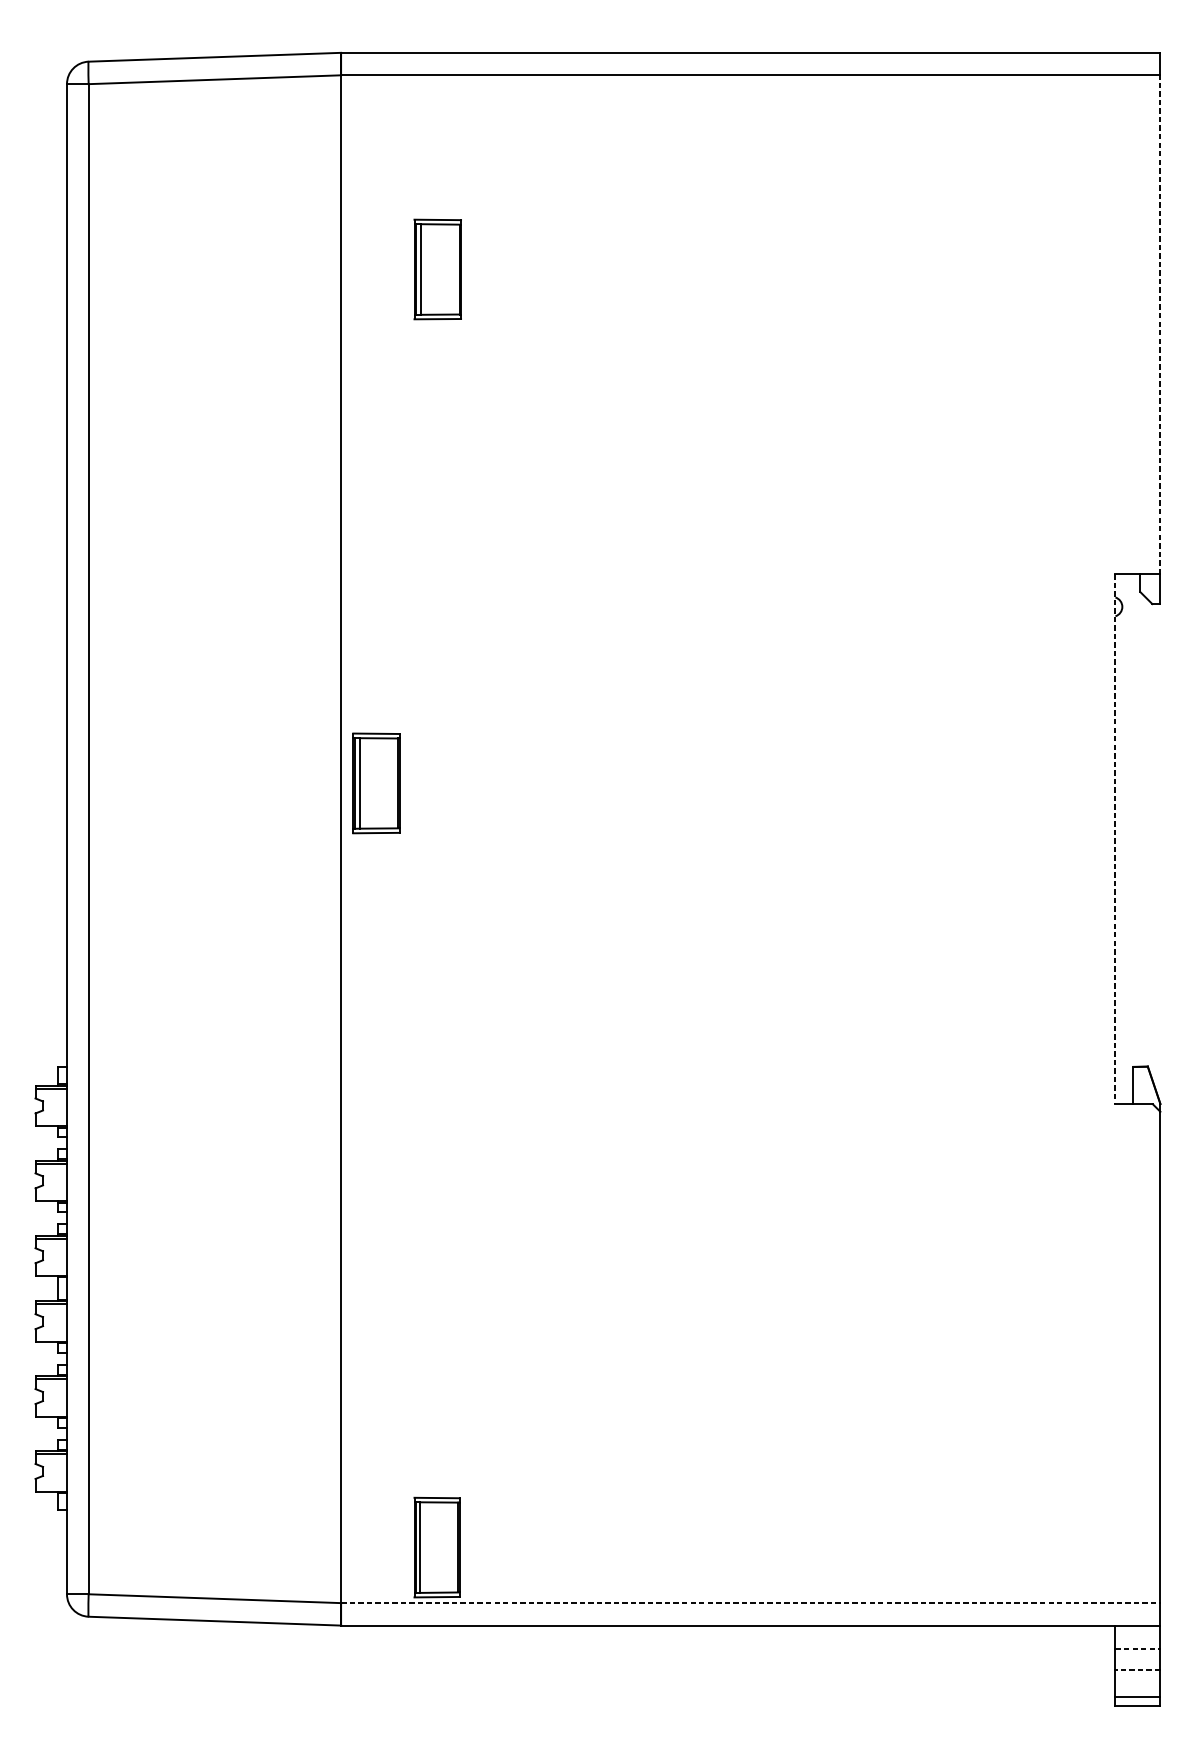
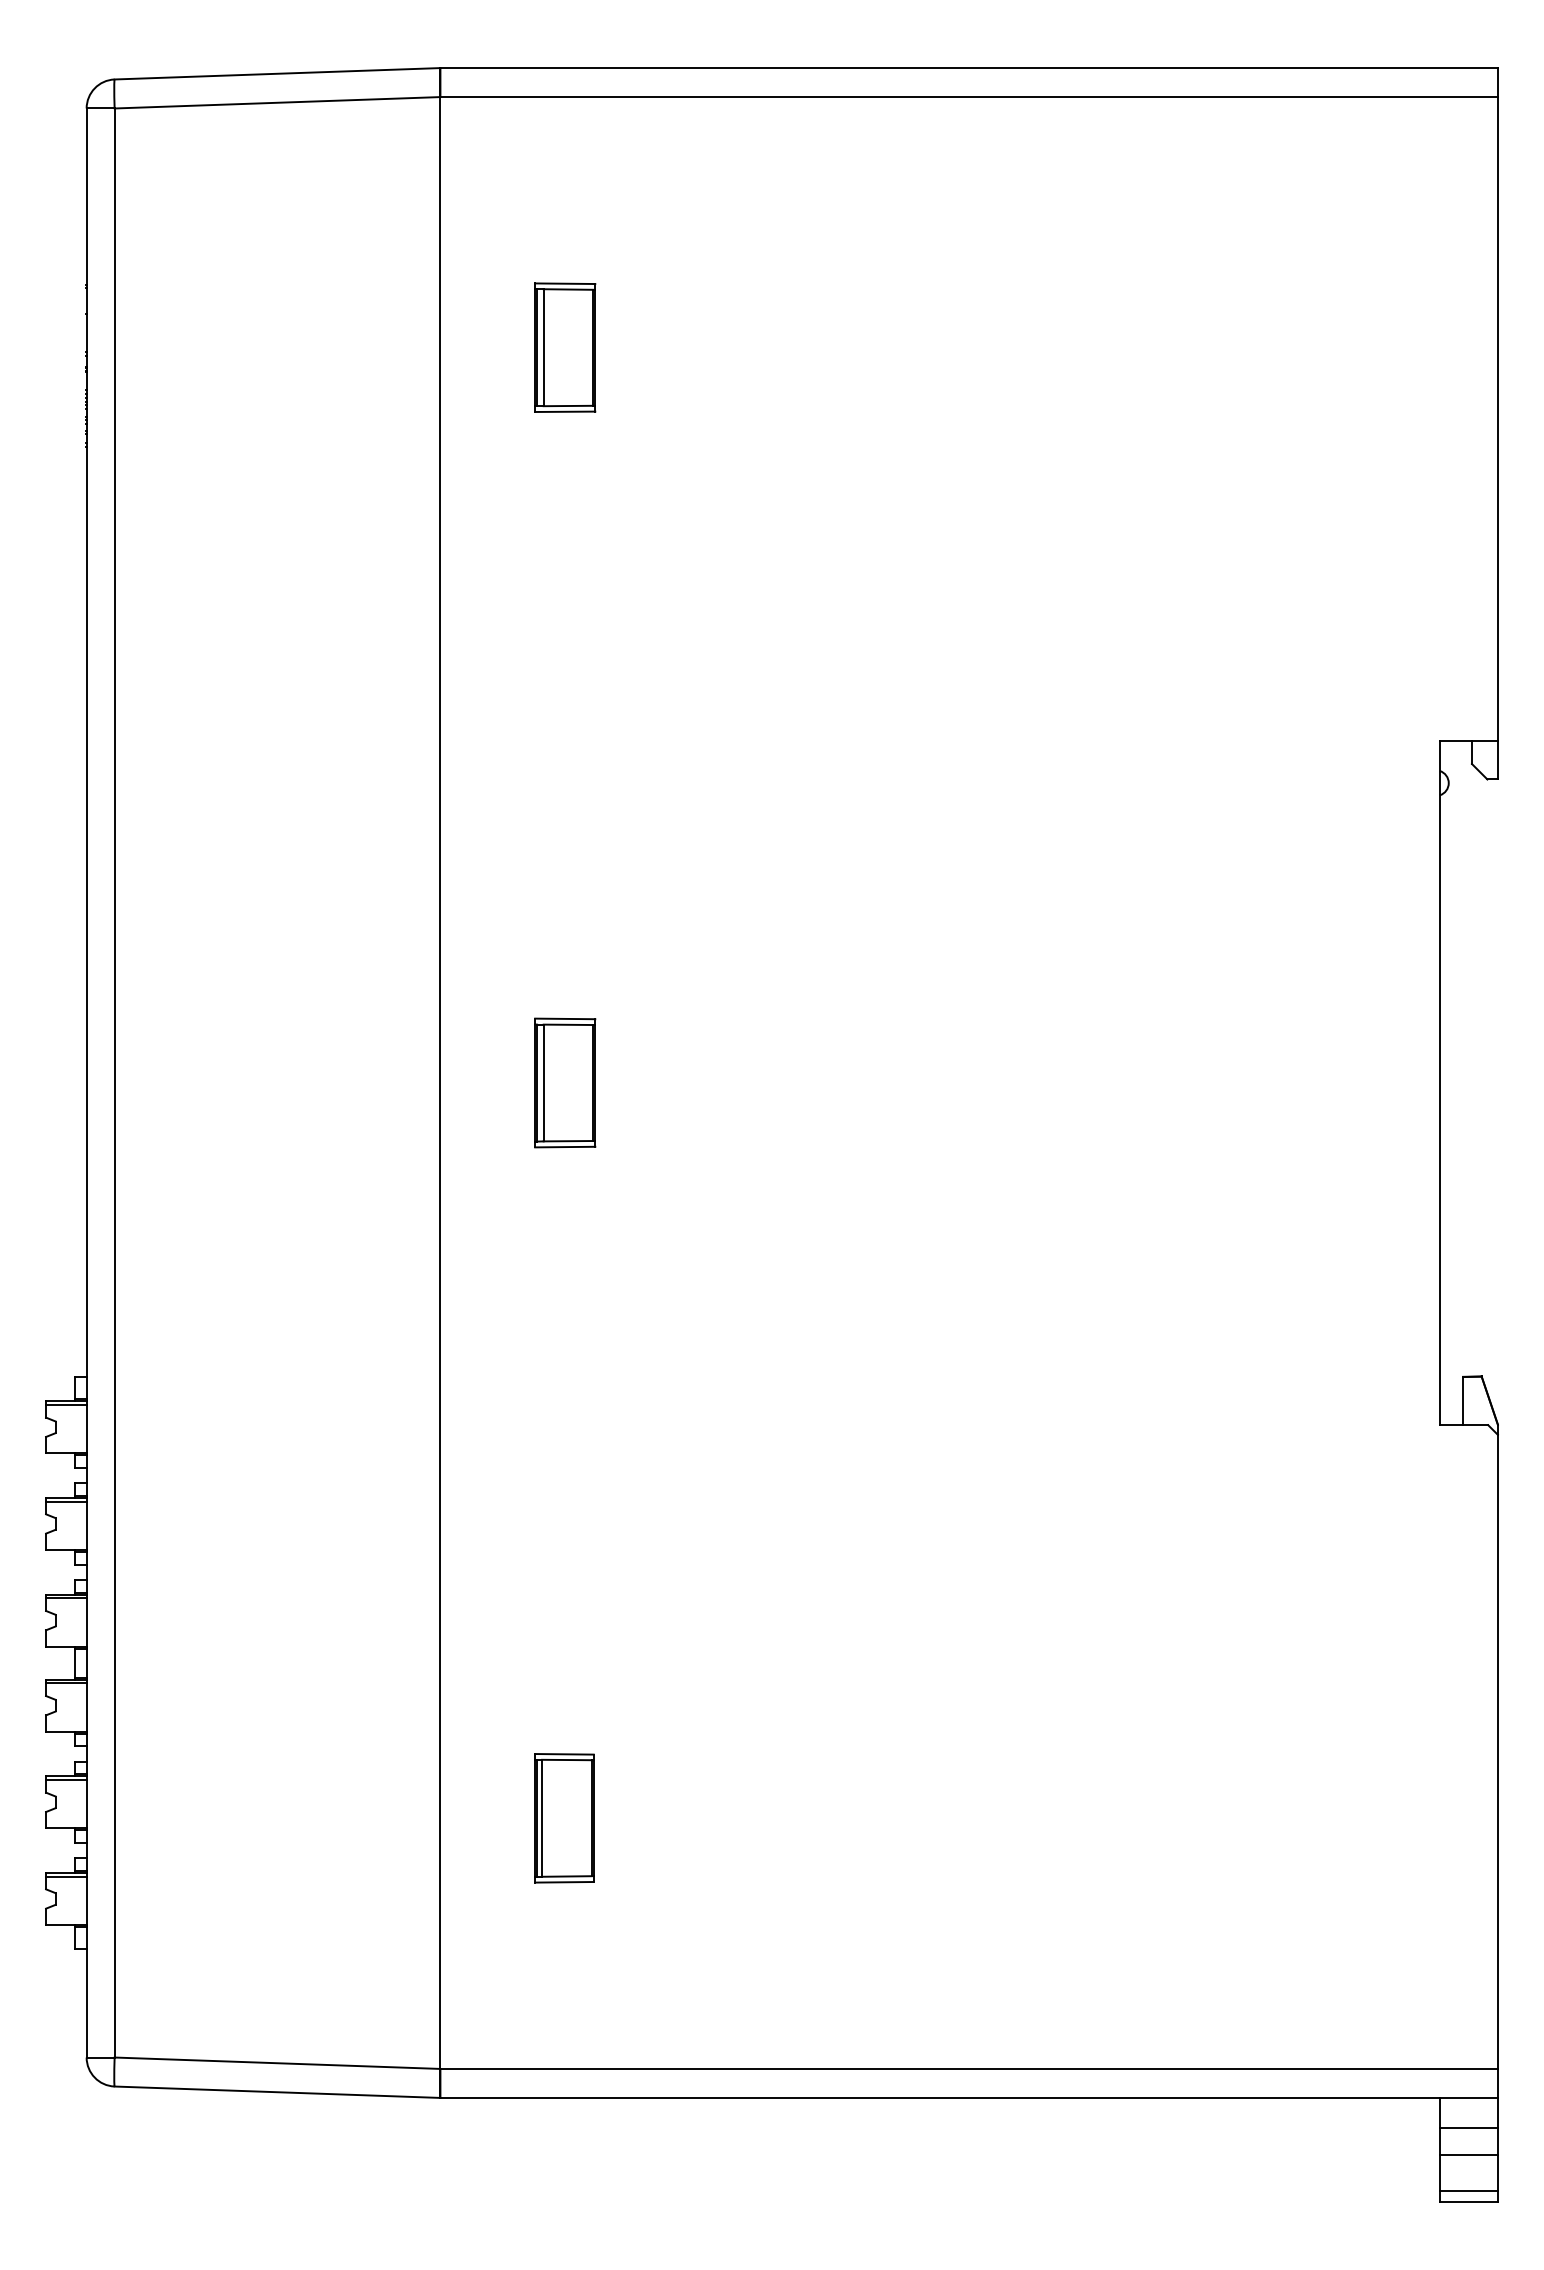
line: (1160, 324) -> (1497, 418), dashed -> solid
part: (376, 783) -> (565, 1082), moved
line: (1115, 839) -> (1439, 1083), dashed -> solid
part: (437, 1547) -> (564, 1818), moved
line: (751, 1602) -> (969, 2068), dashed -> solid
line: (1137, 1648) -> (1468, 2127), dashed -> solid
line: (1137, 1670) -> (1468, 2155), dashed -> solid

